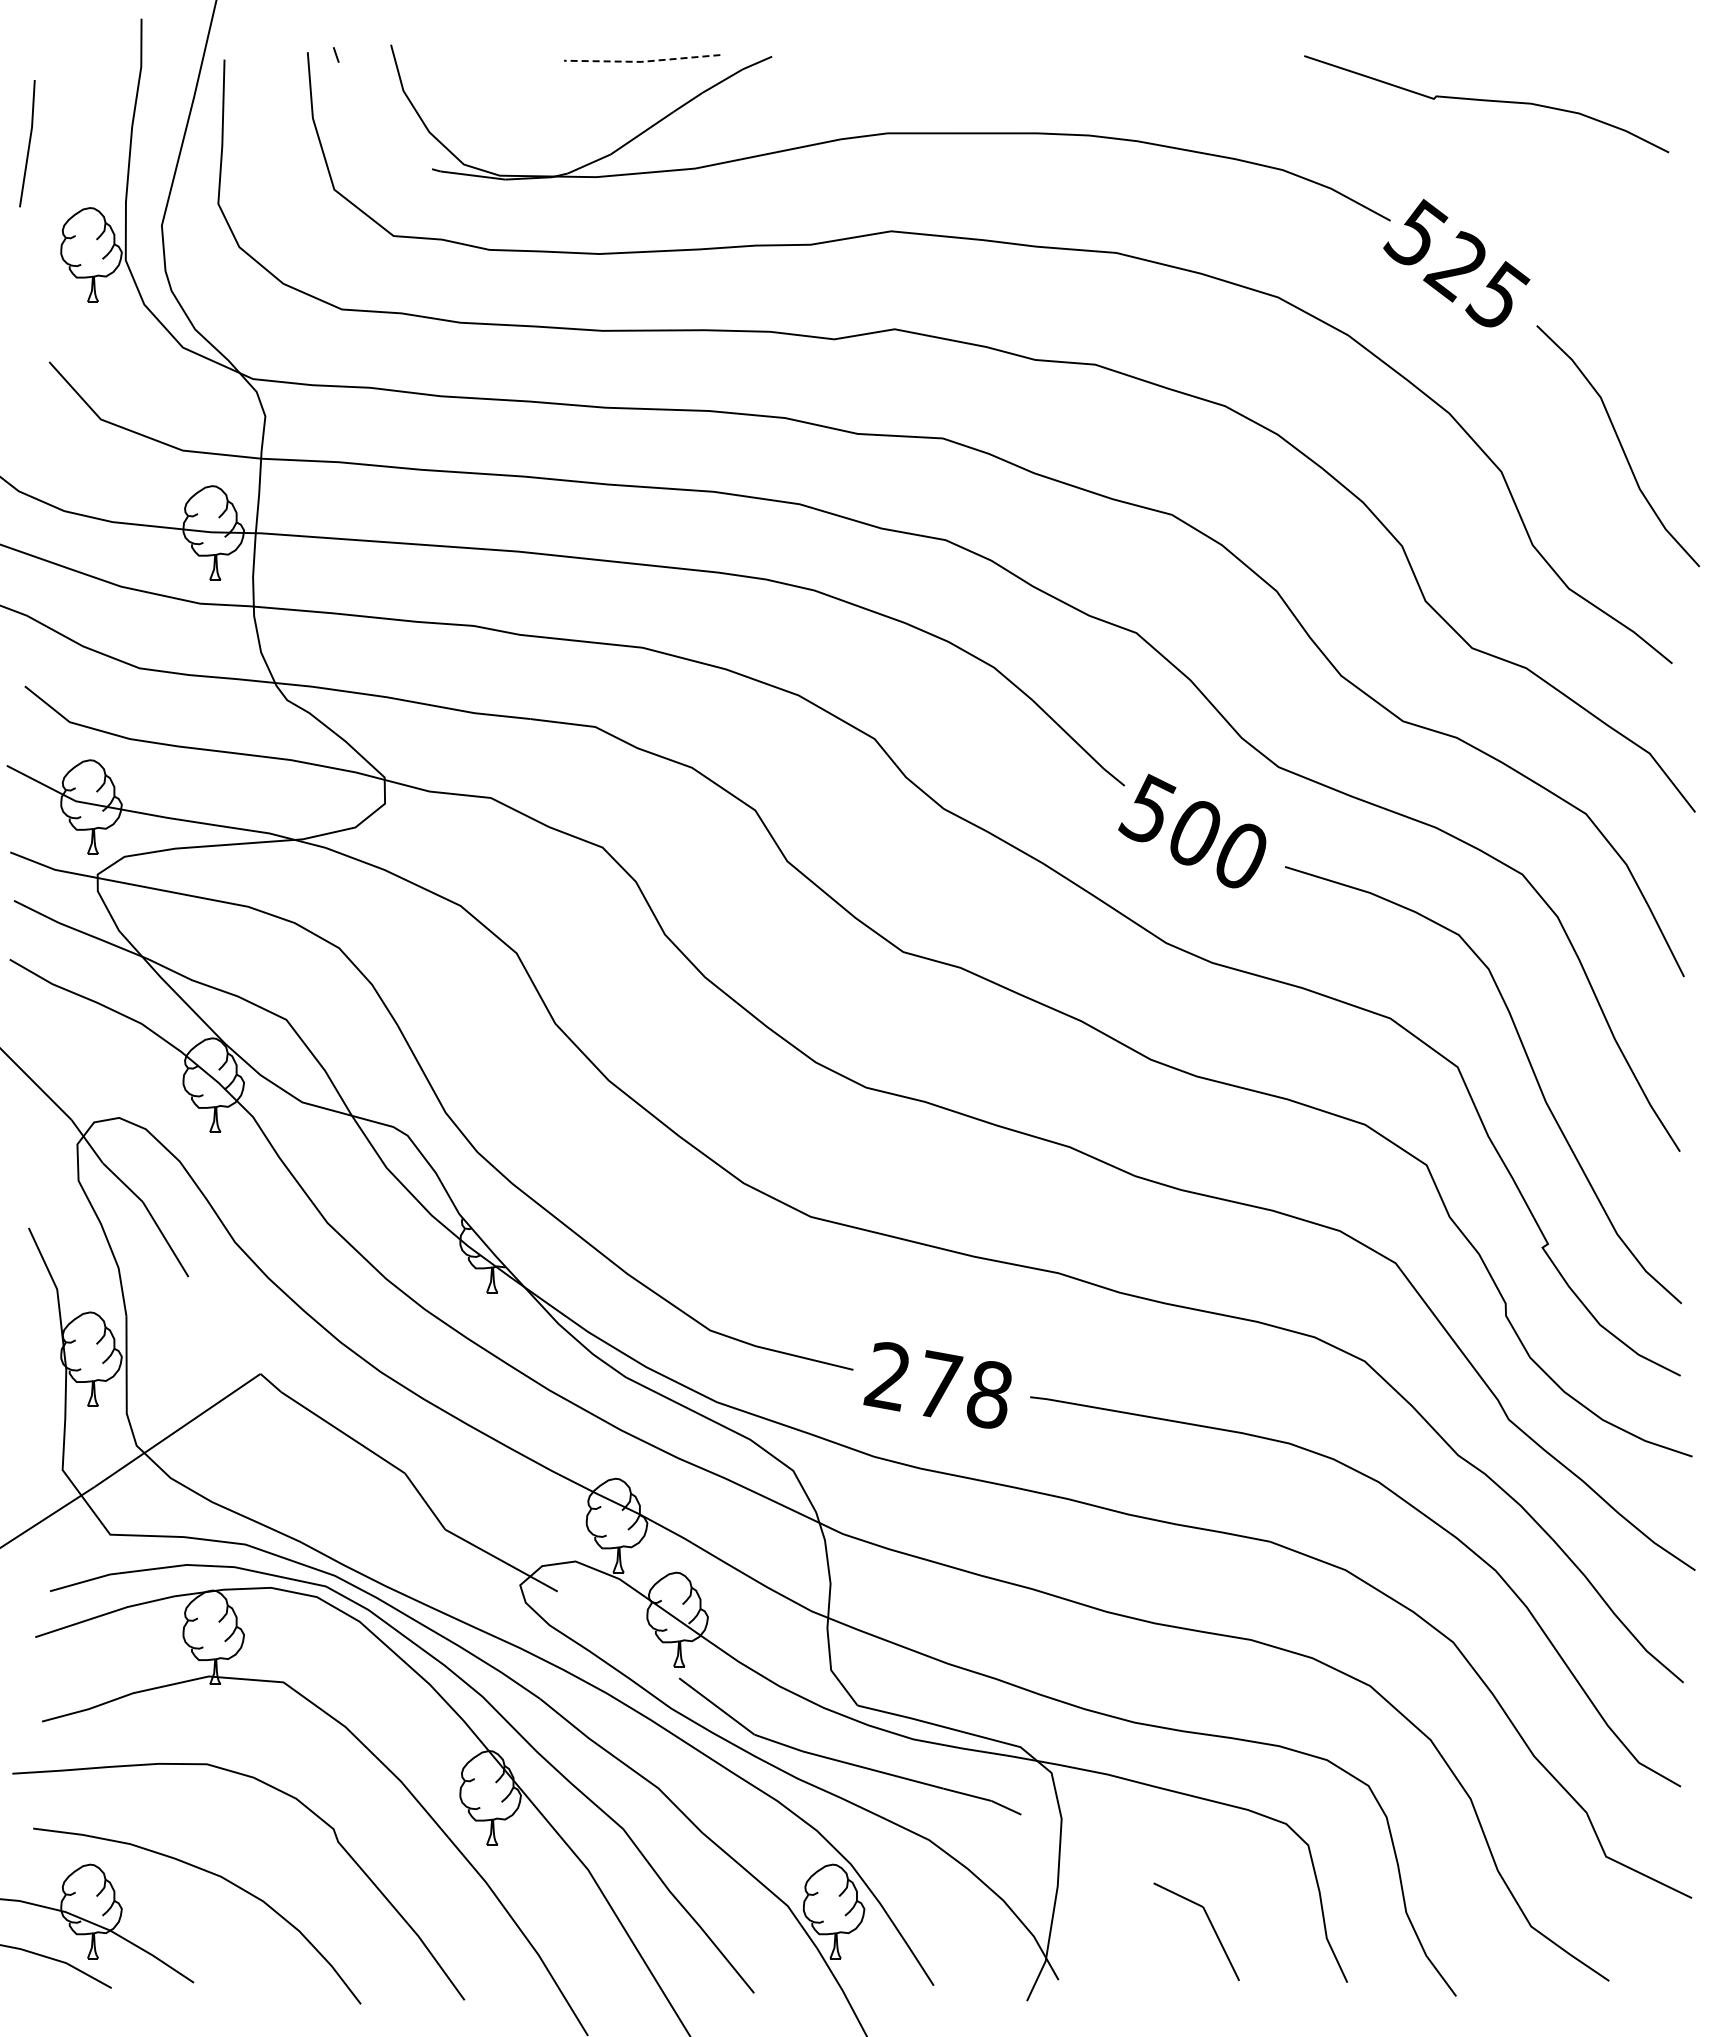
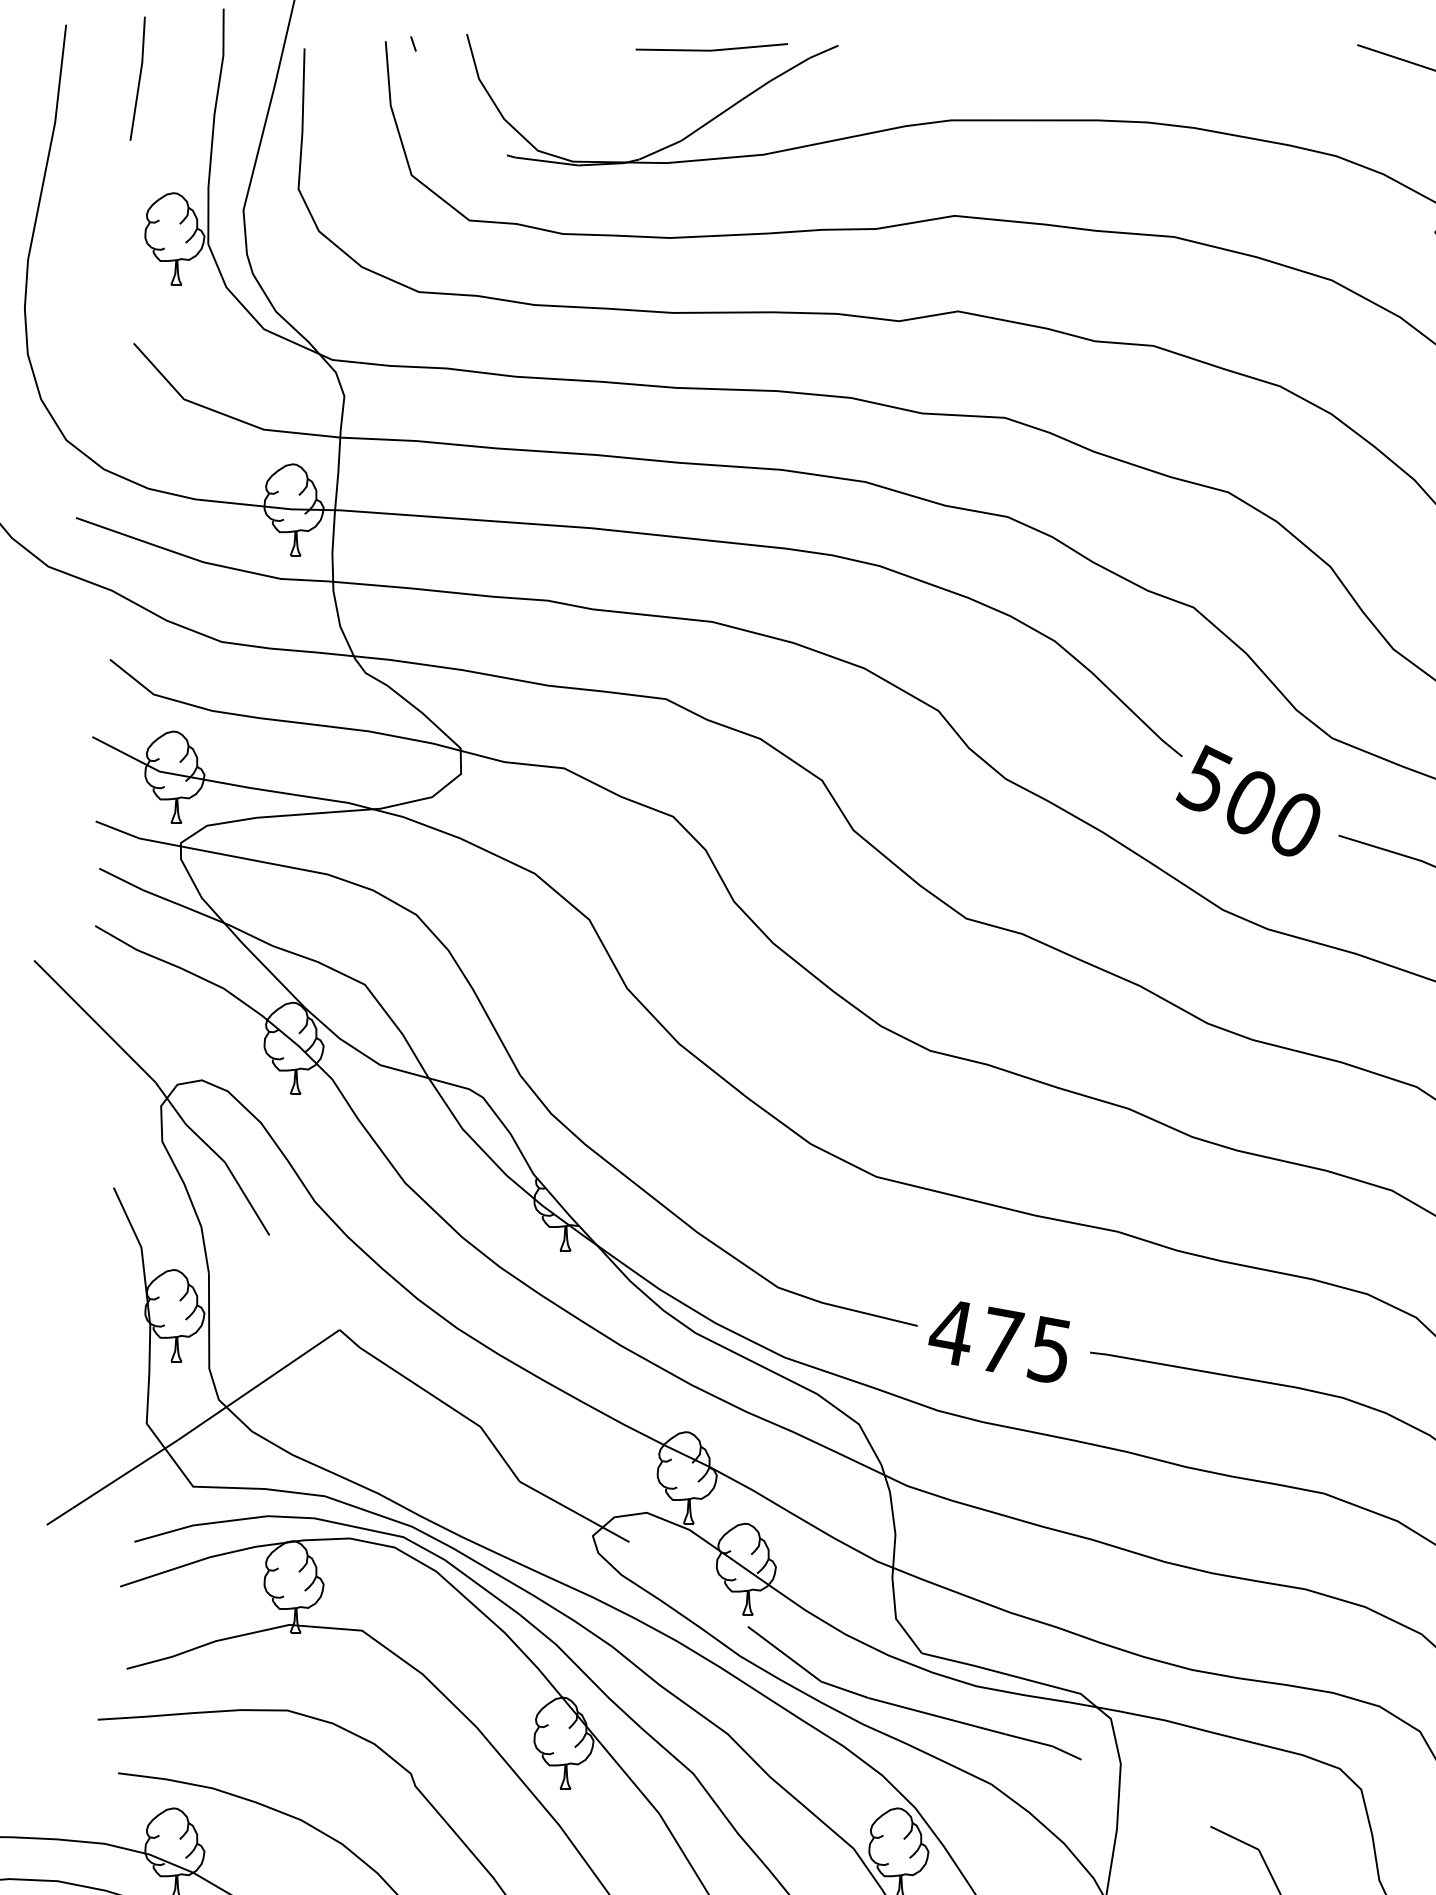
line: (641, 61) -> (711, 50), dashed -> solid
line: (28, 143) -> (138, 78), moved
text: (937, 1385) -> (999, 1341), 278 -> 475

